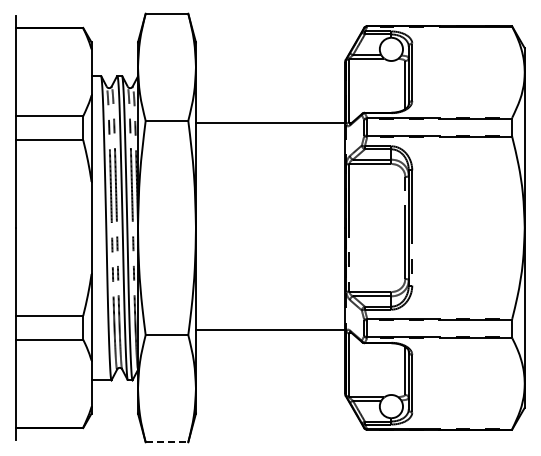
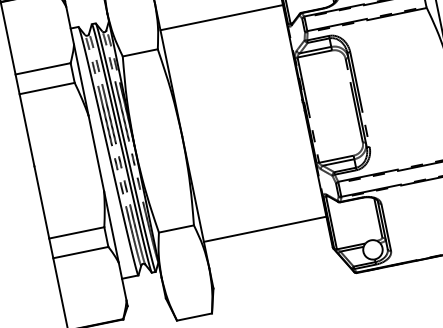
line: (270, 123) -> (221, 17), moved
line: (270, 329) -> (265, 229), moved
line: (167, 442) -> (194, 317), dashed -> solid

